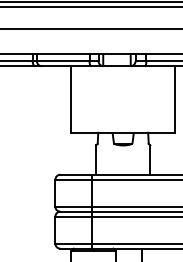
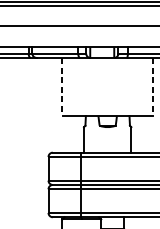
line: (71, 100) -> (62, 87), solid -> dashed
line: (175, 100) -> (153, 87), solid -> dashed

